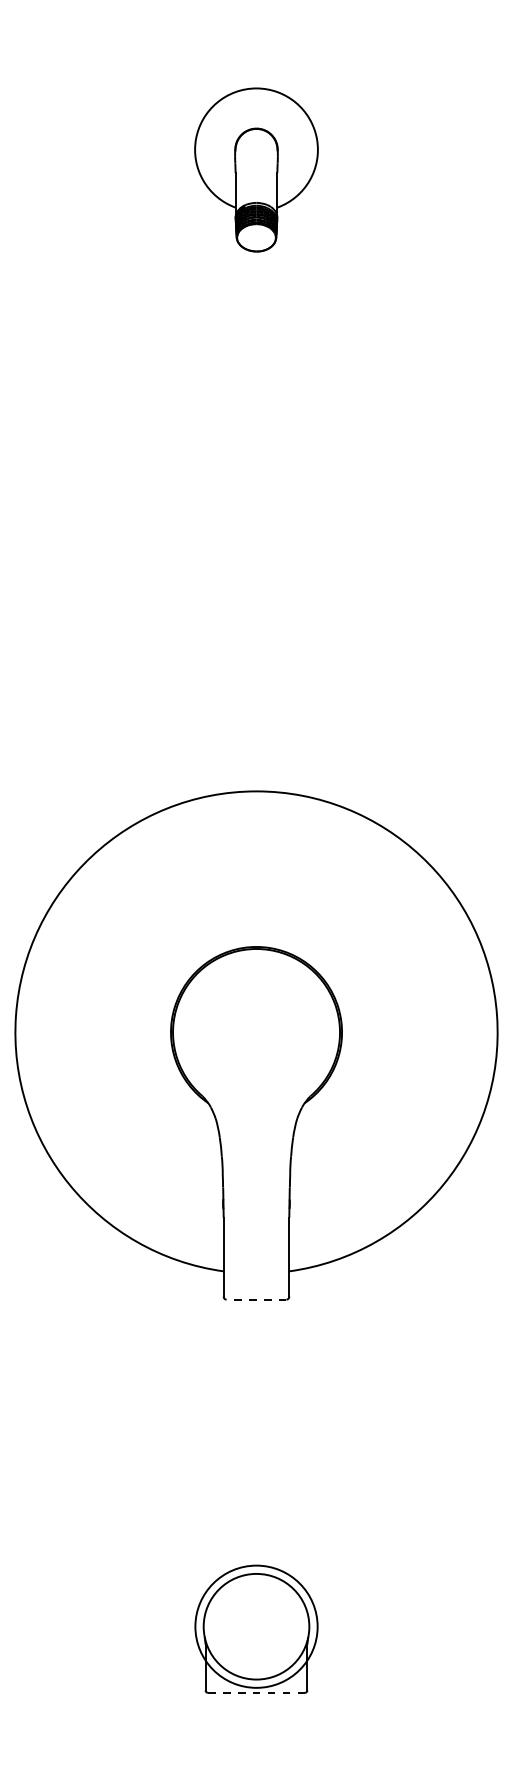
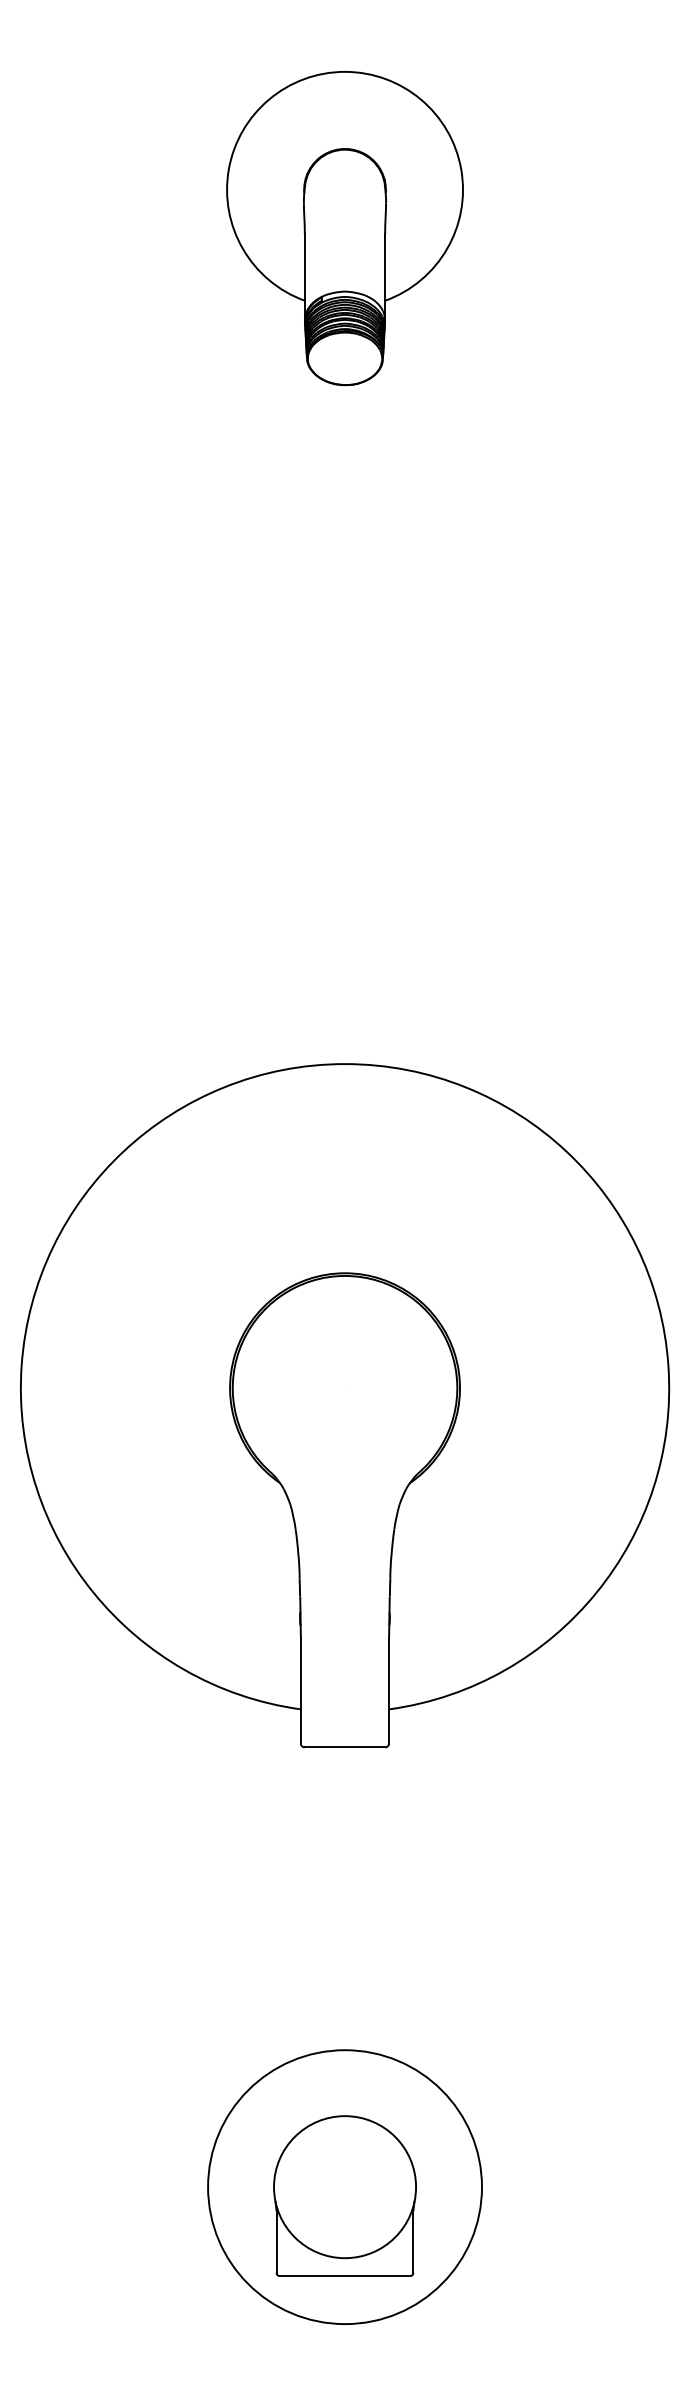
part: (256, 169) -> (344, 228), size x1.43
line: (256, 1299) -> (344, 1747), dashed -> solid
circle: (256, 1626) -> (344, 2187), size x1.67
line: (256, 1693) -> (344, 2276), dashed -> solid

